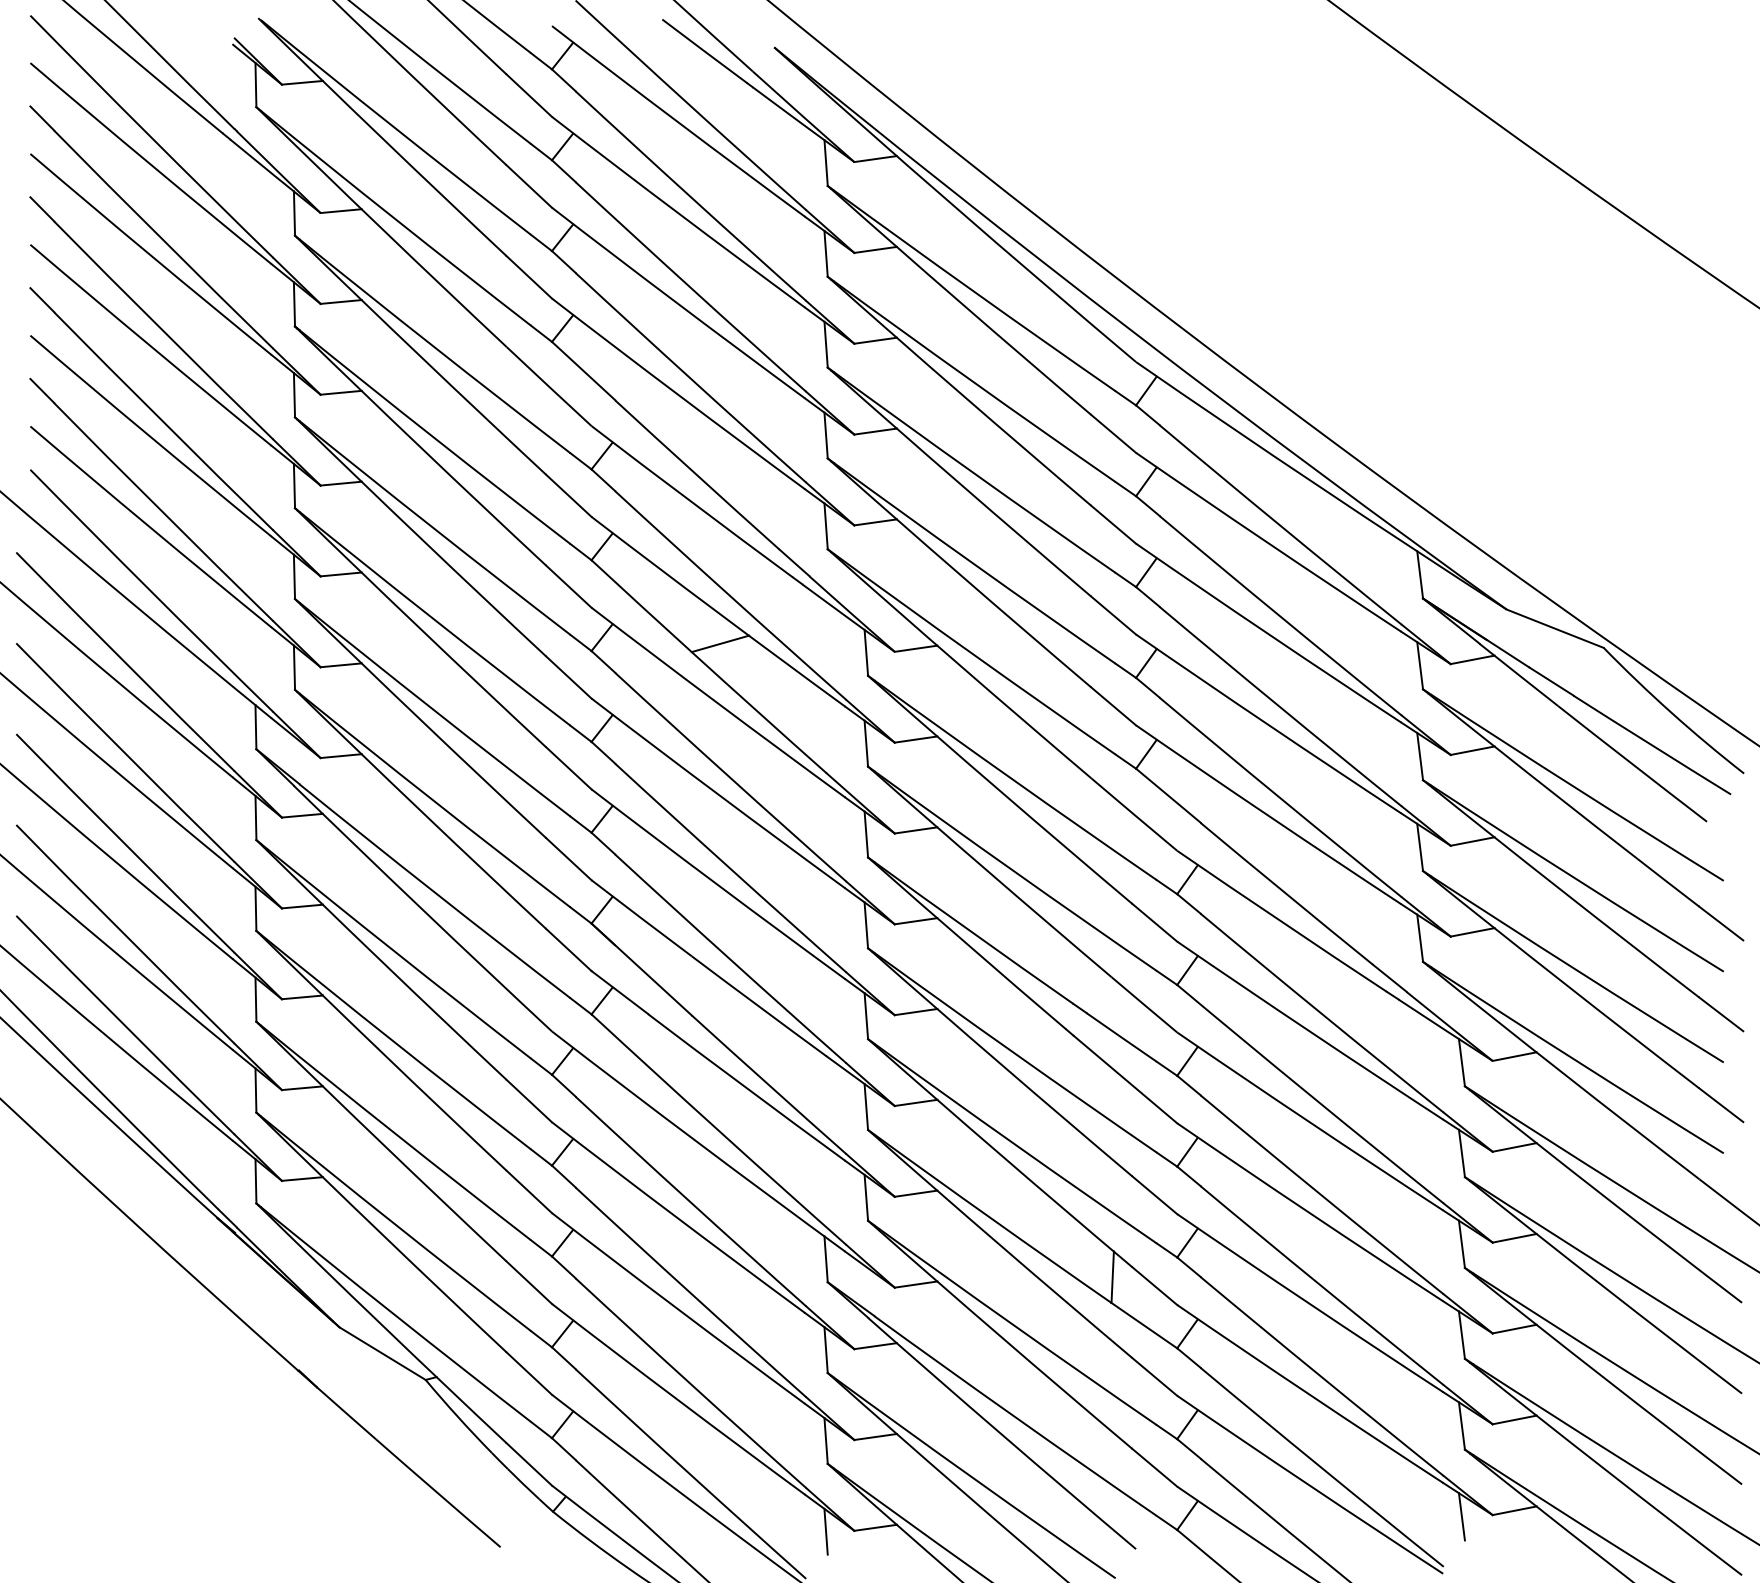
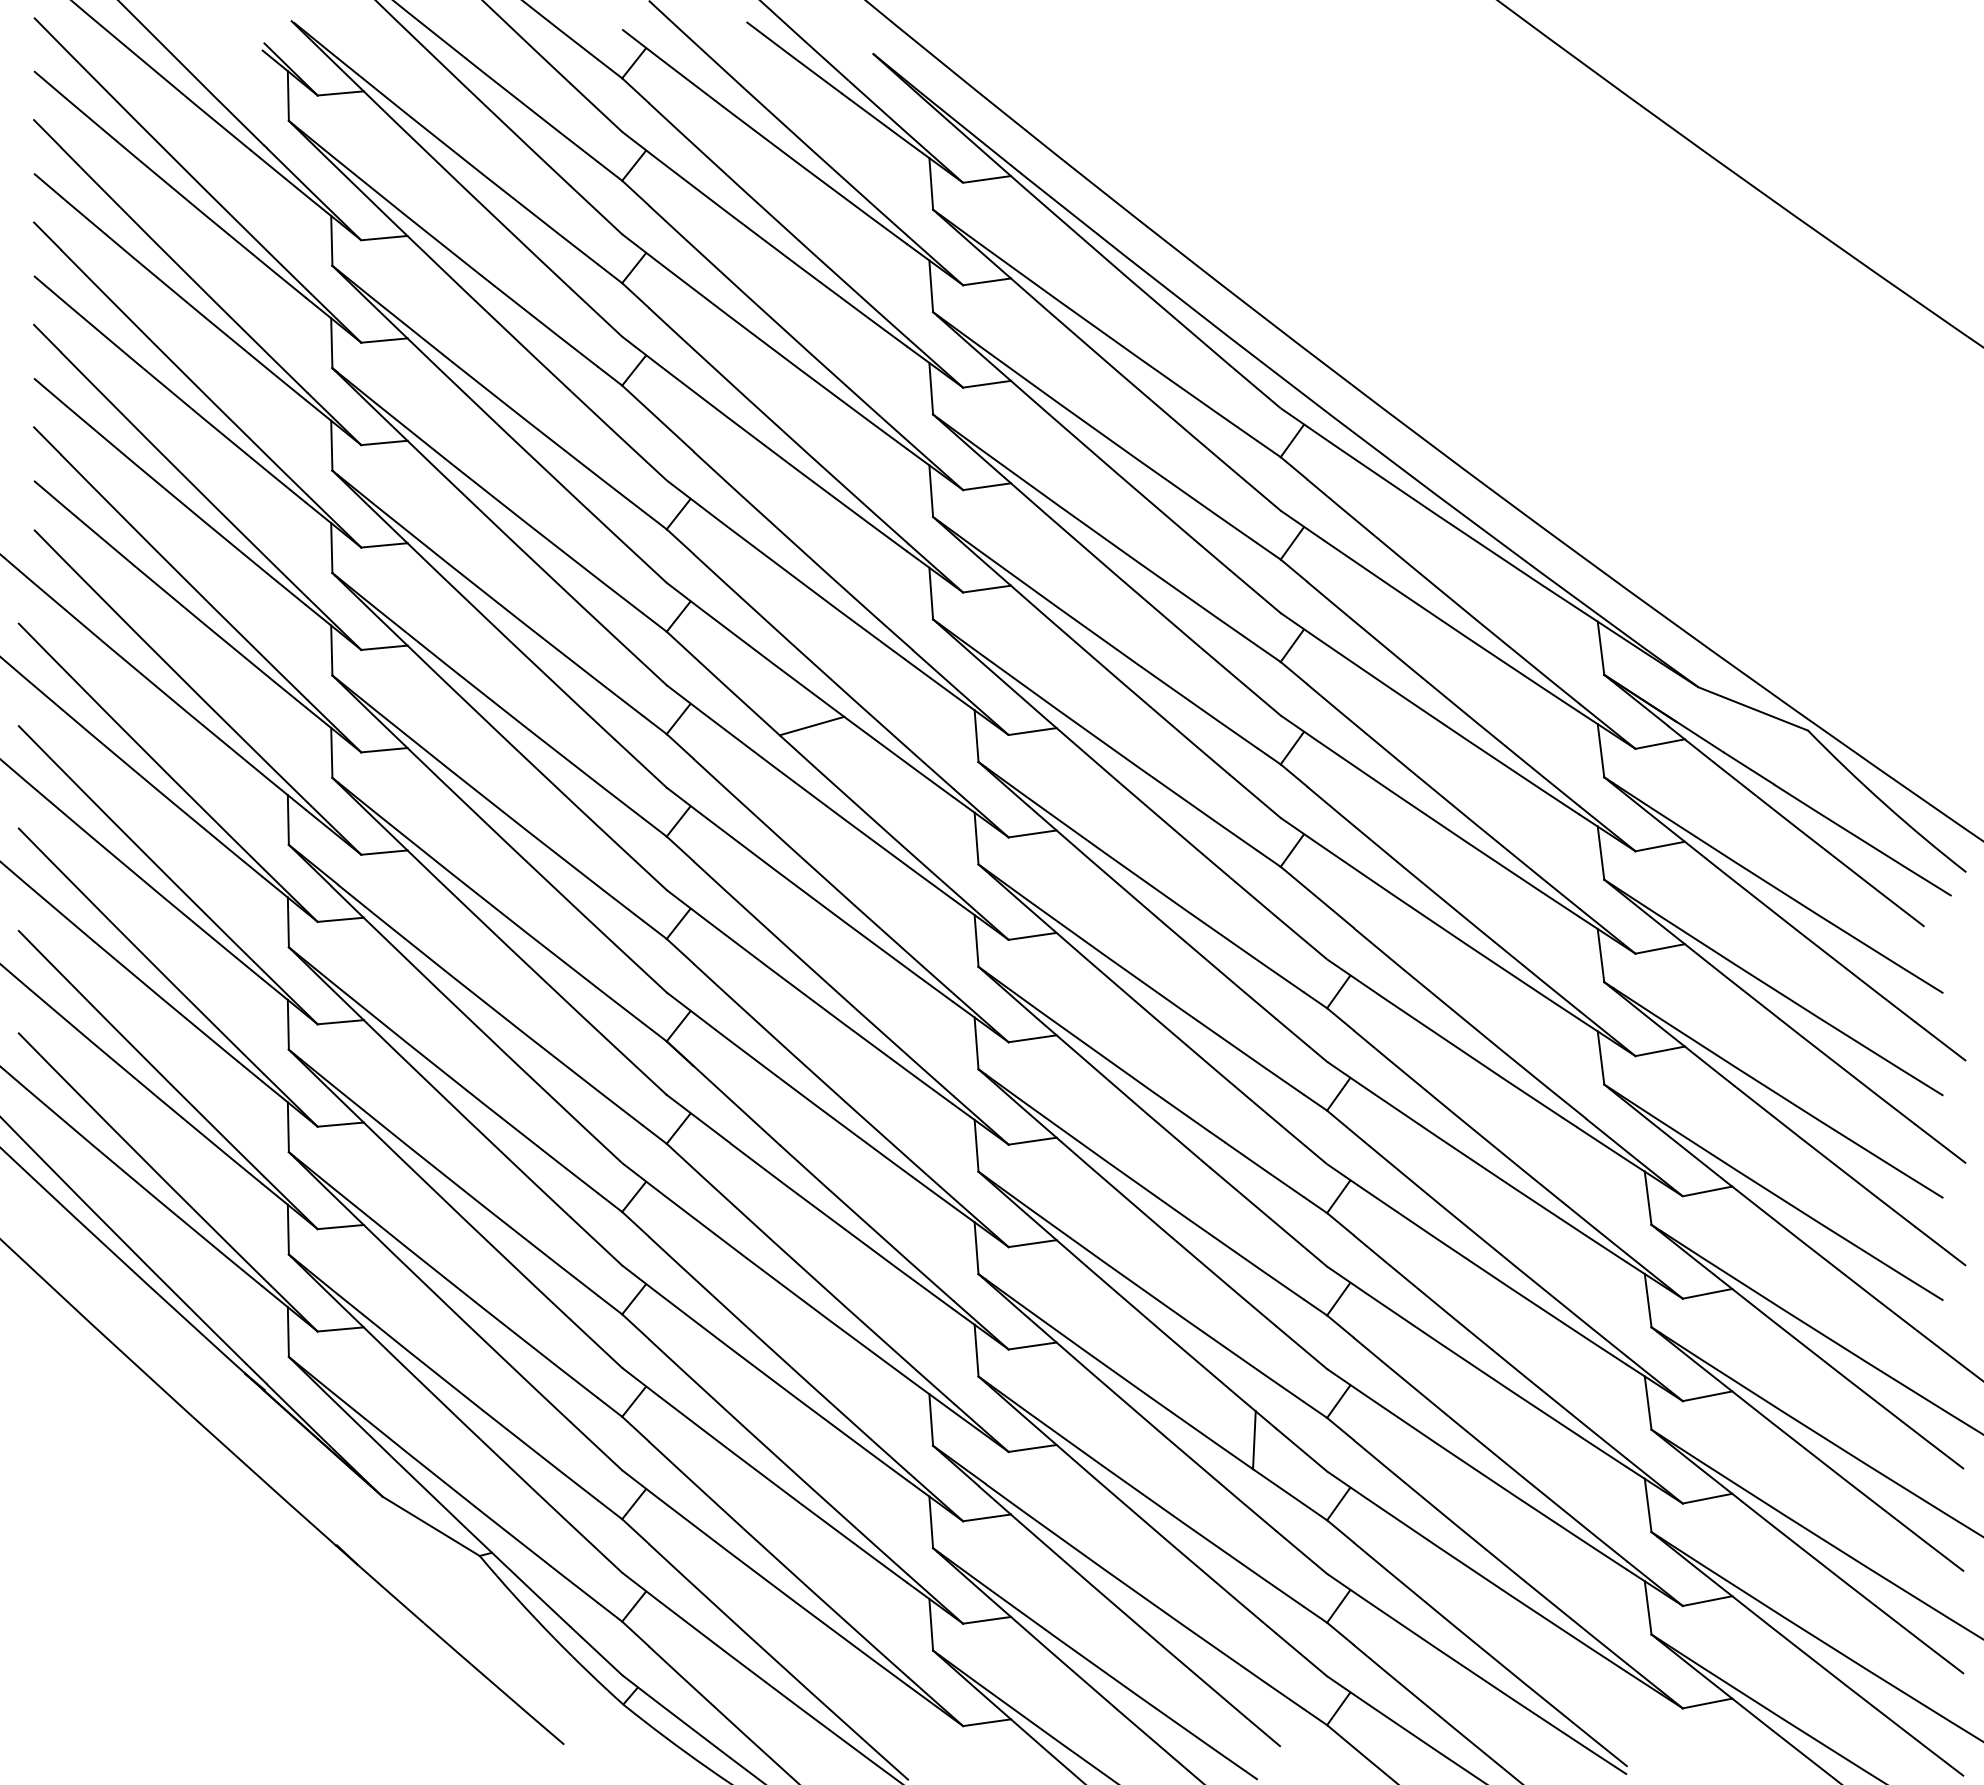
line: (1461, 1516) -> (1647, 1709), removed
line: (826, 1532) -> (931, 1727), removed

